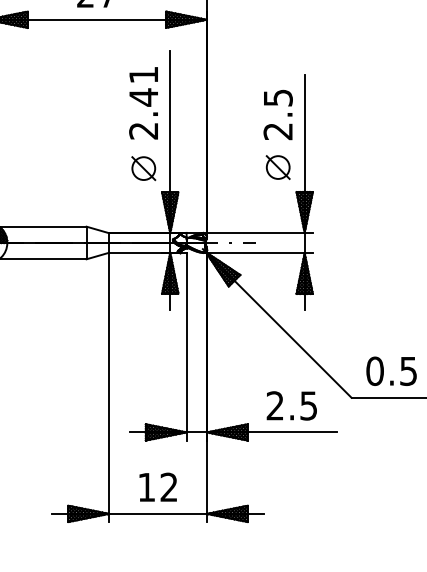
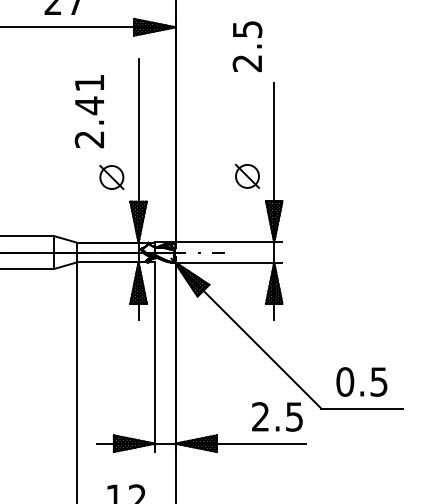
text: (143, 103) -> (89, 111), moved
text: (277, 114) -> (246, 46), moved
text: (291, 405) -> (277, 416), moved

